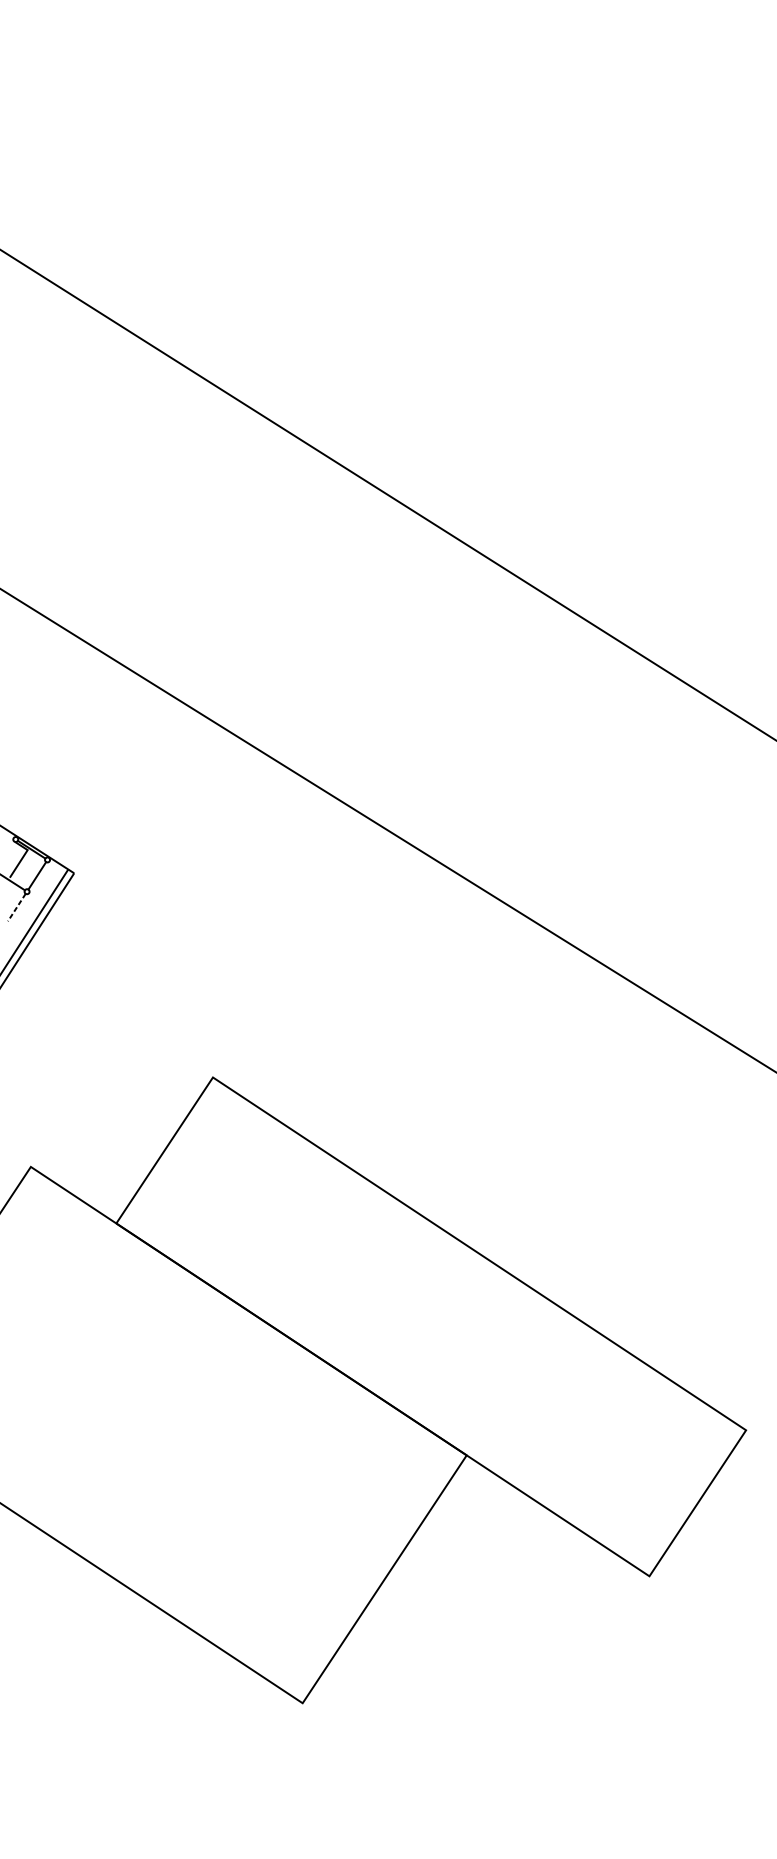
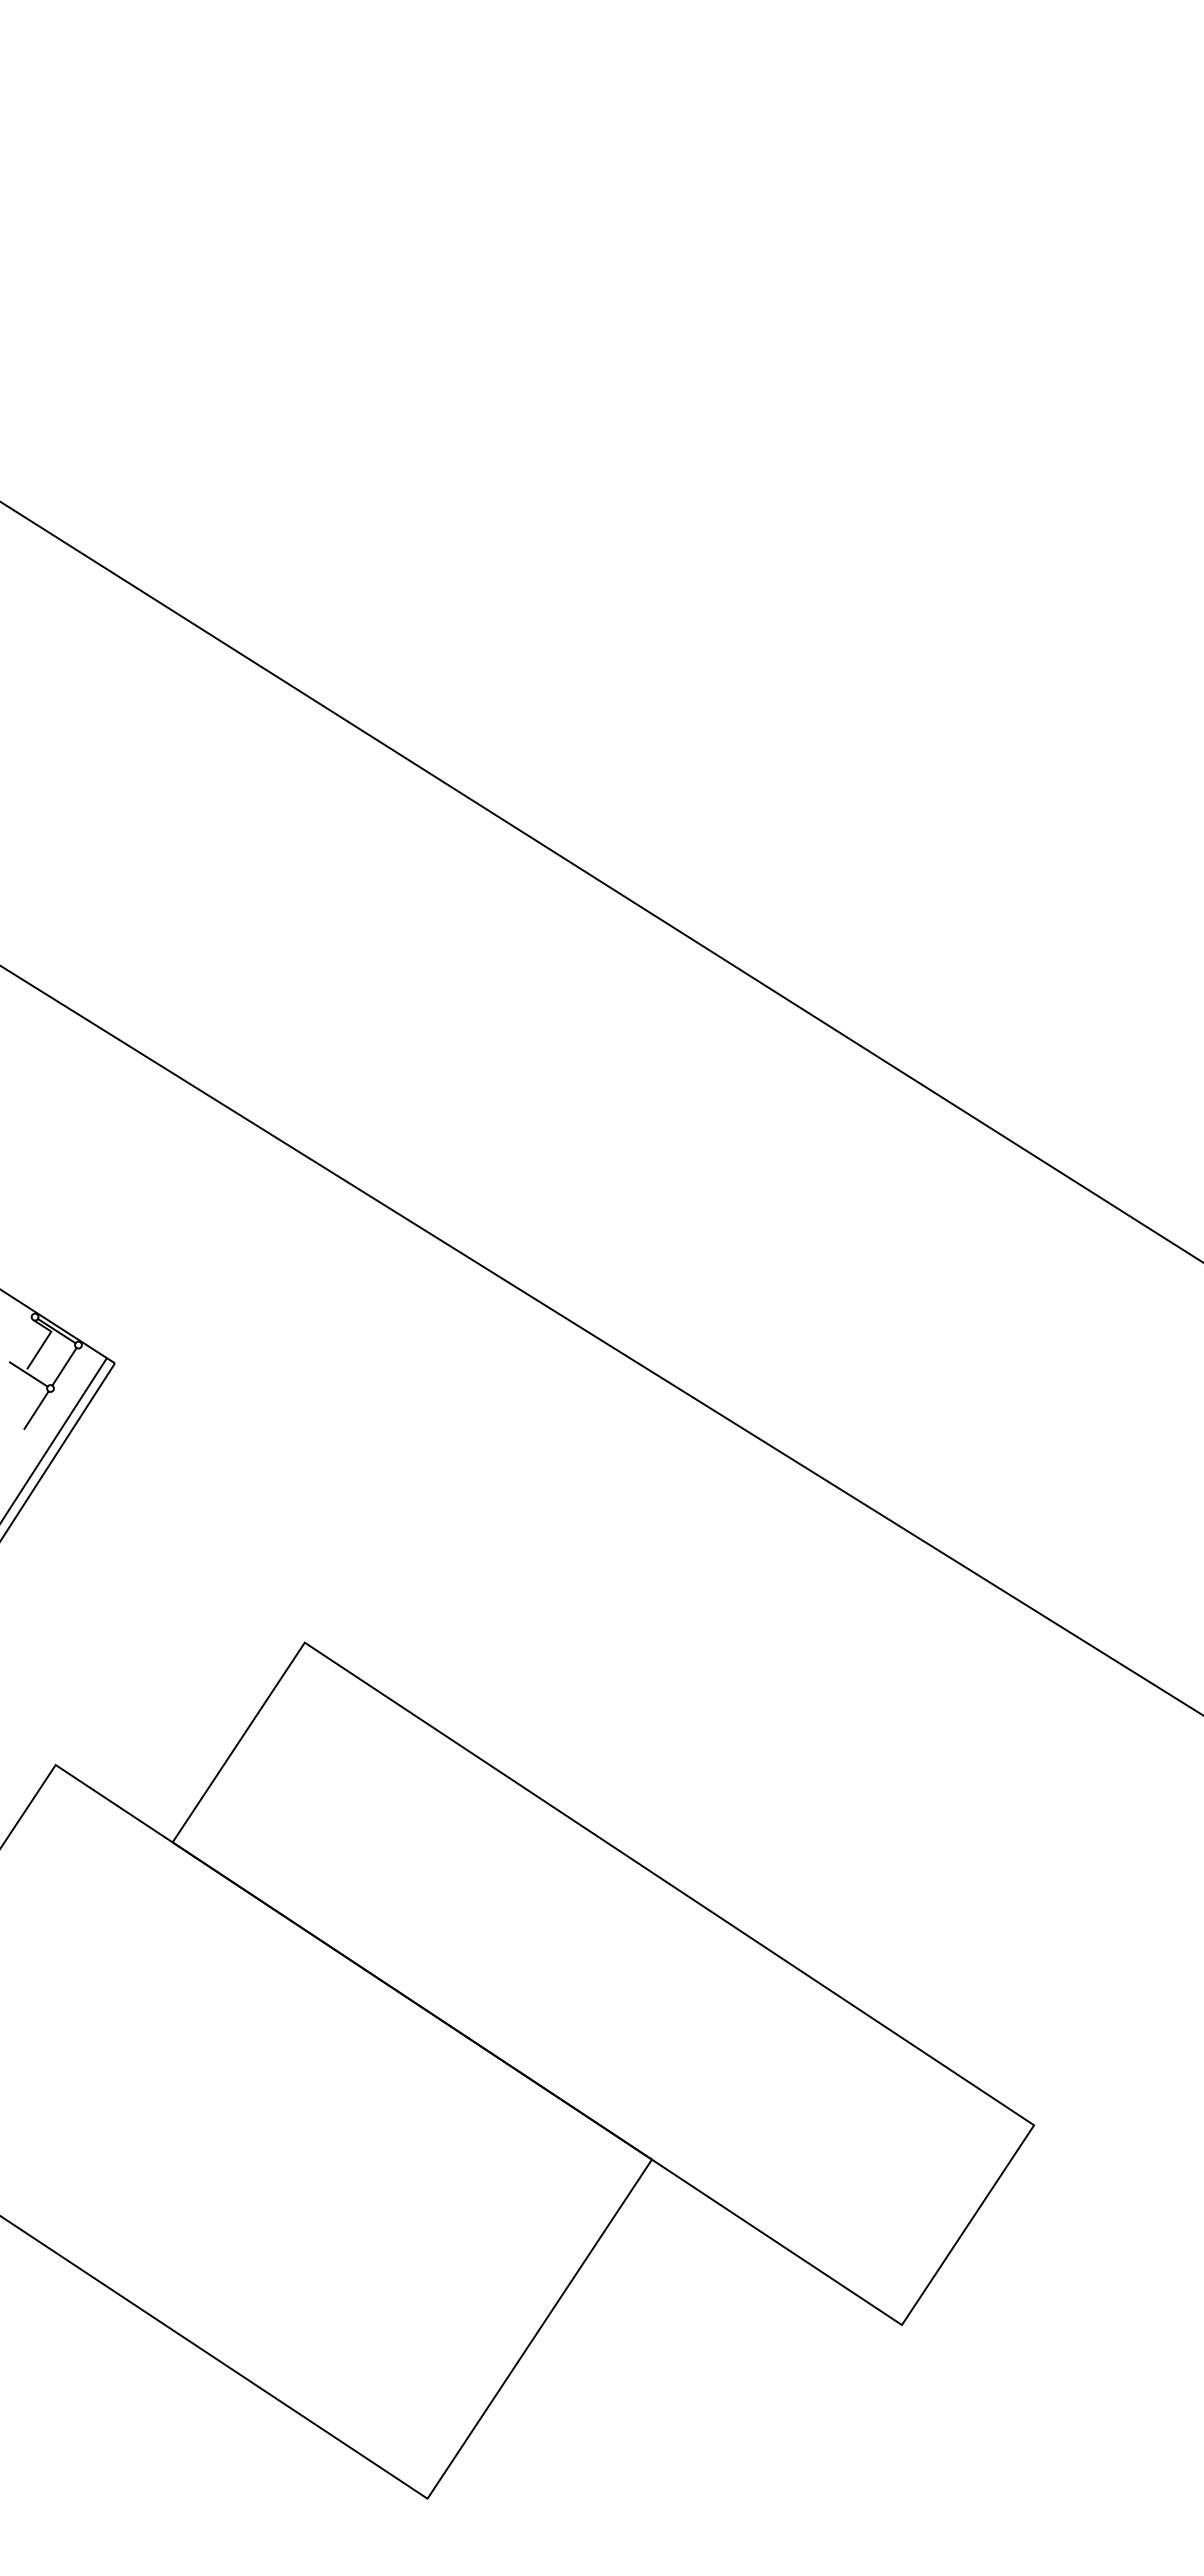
line: (16, 907) -> (36, 1410), dashed -> solid

